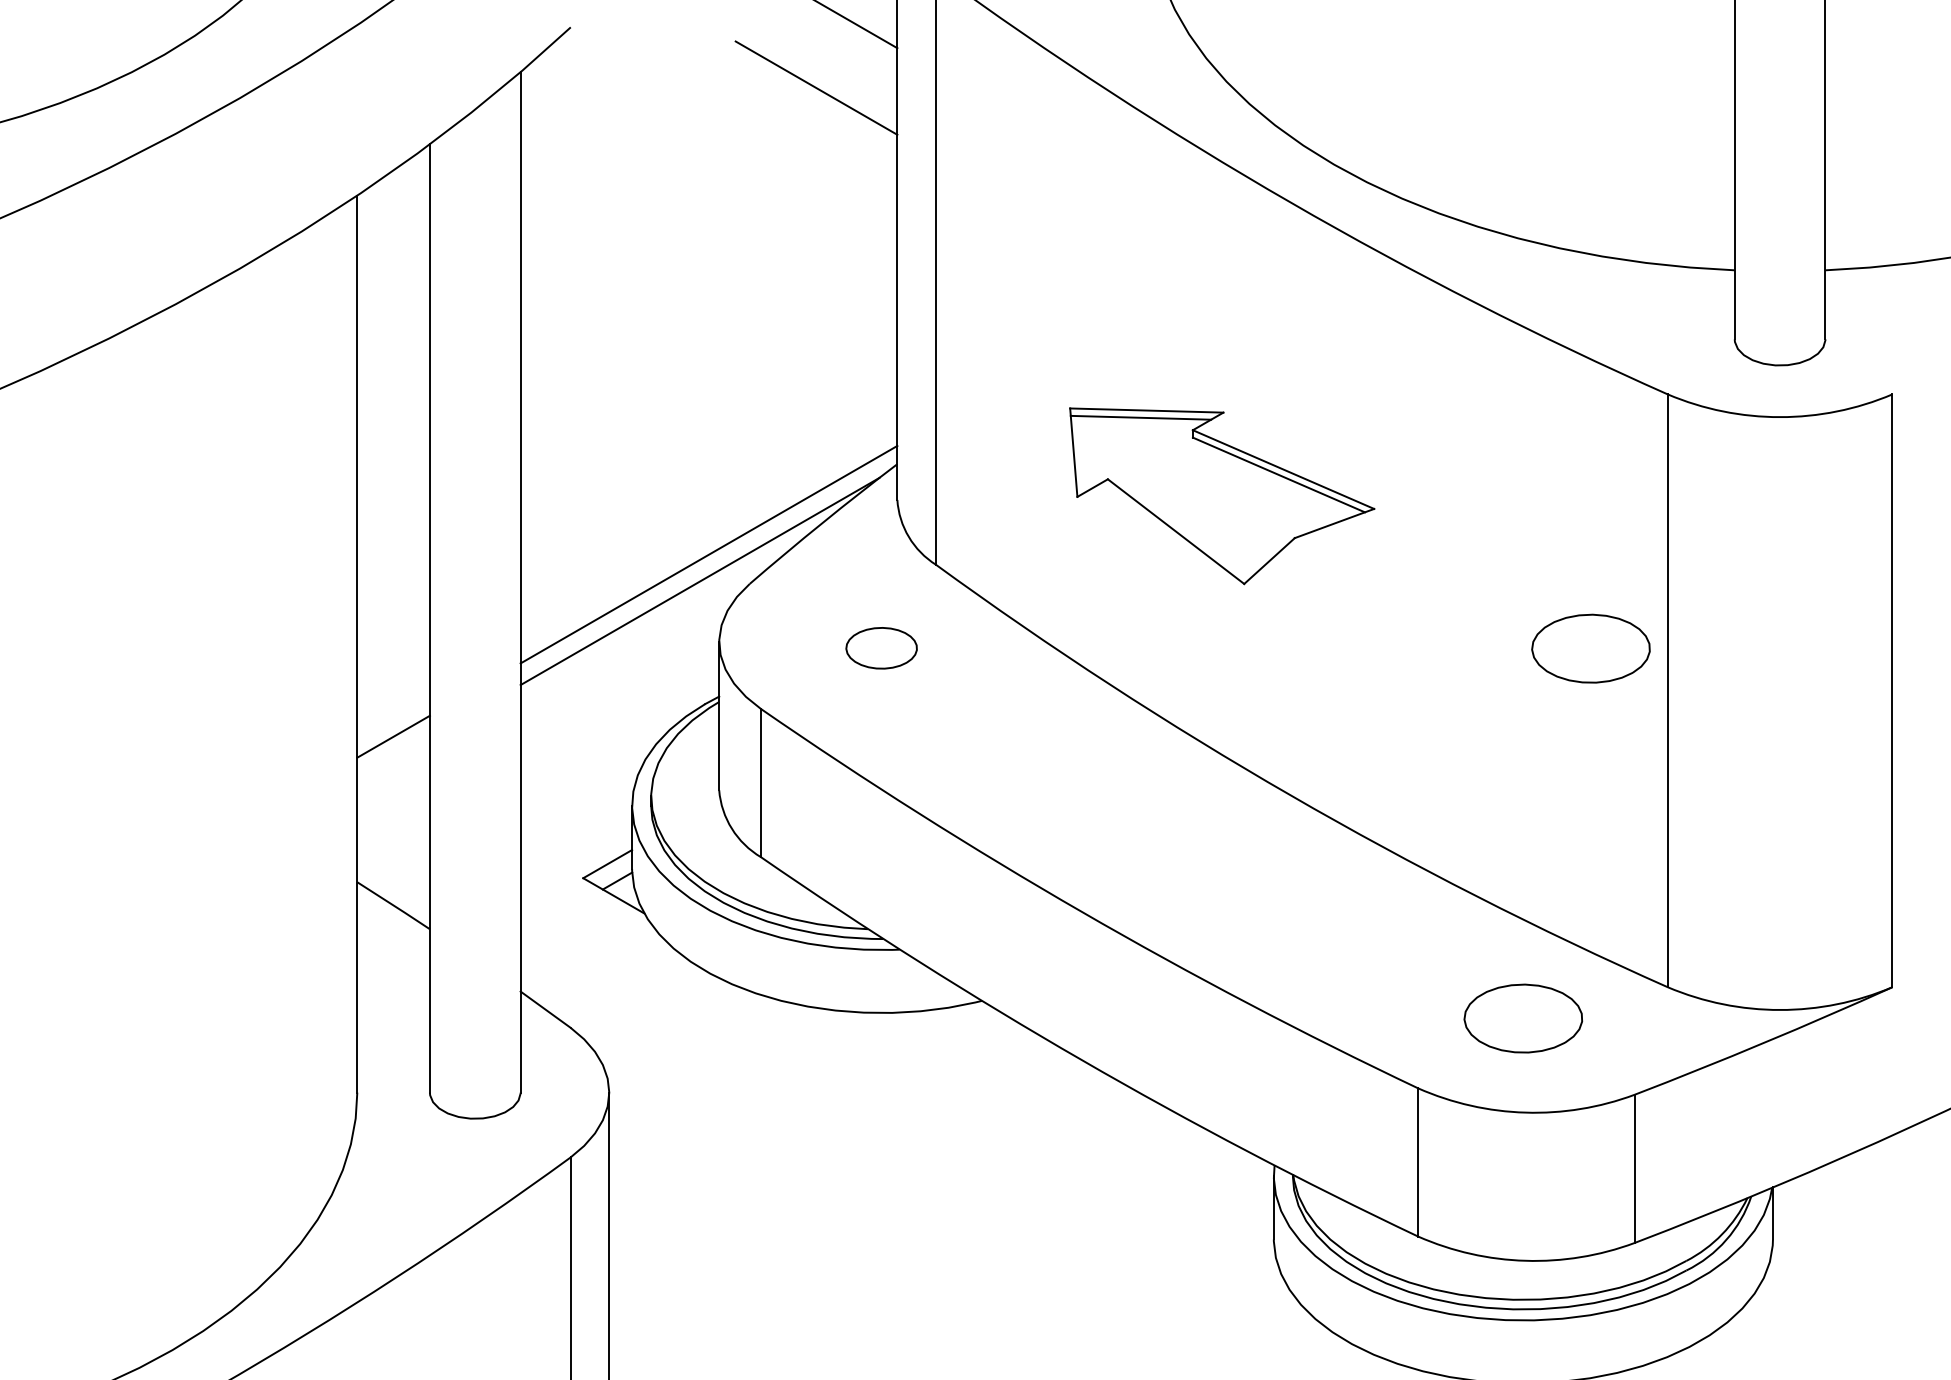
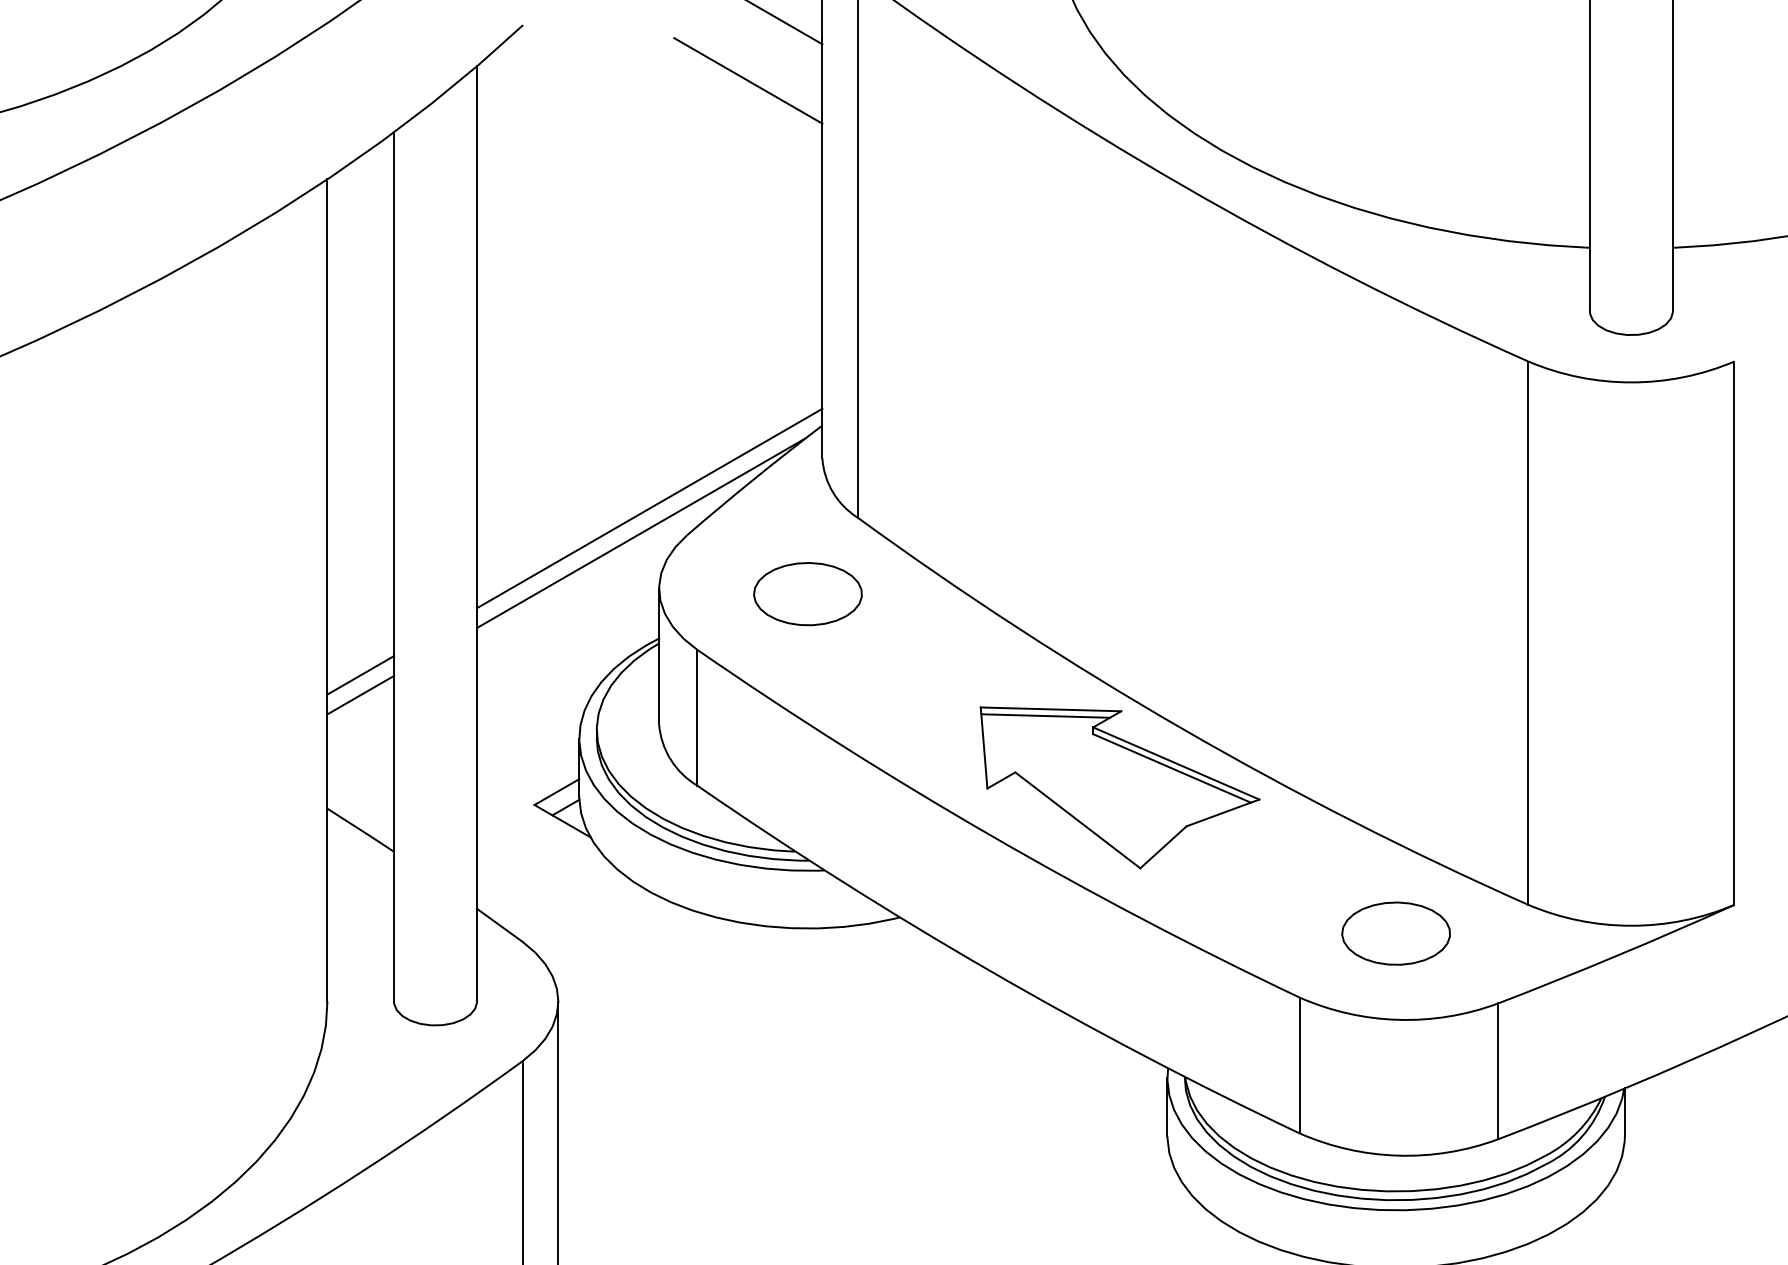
part: (1221, 495) -> (1119, 787), moved
part: (881, 648) -> (807, 594), size x1.67
part: (1590, 648) -> (1457, 594), removed
line: (393, 757) -> (360, 694), added

